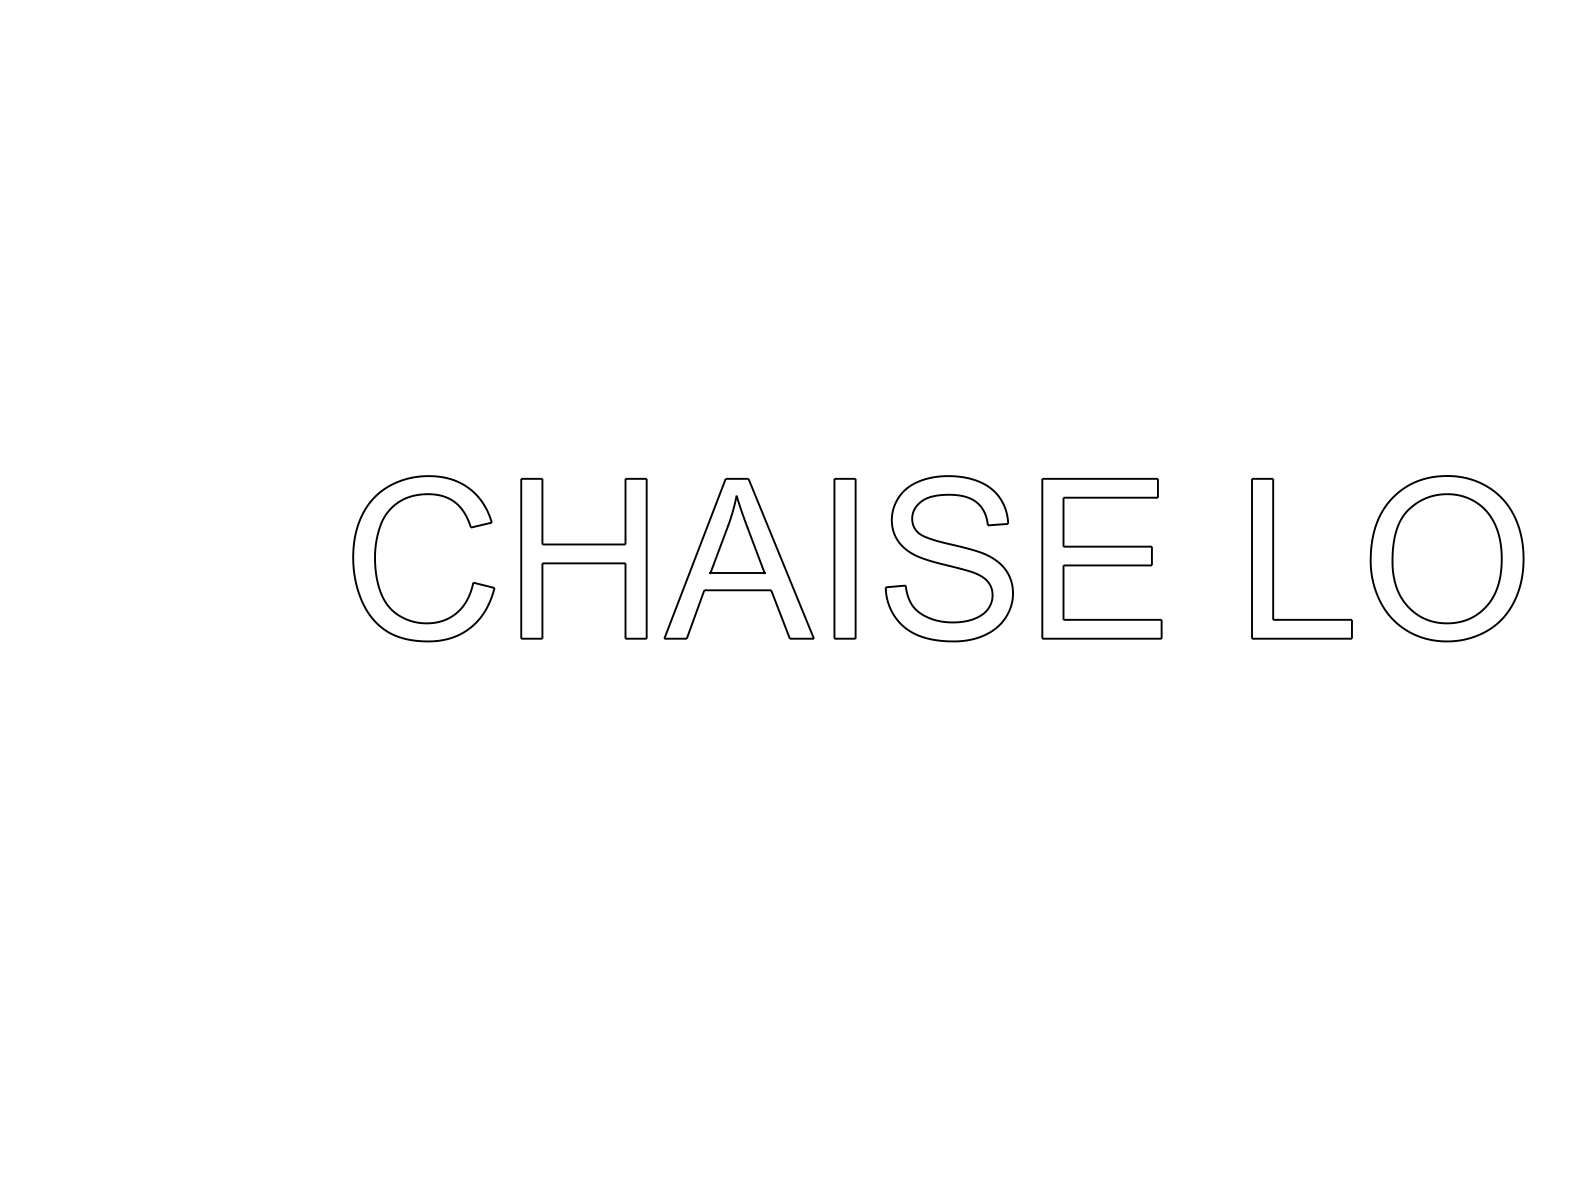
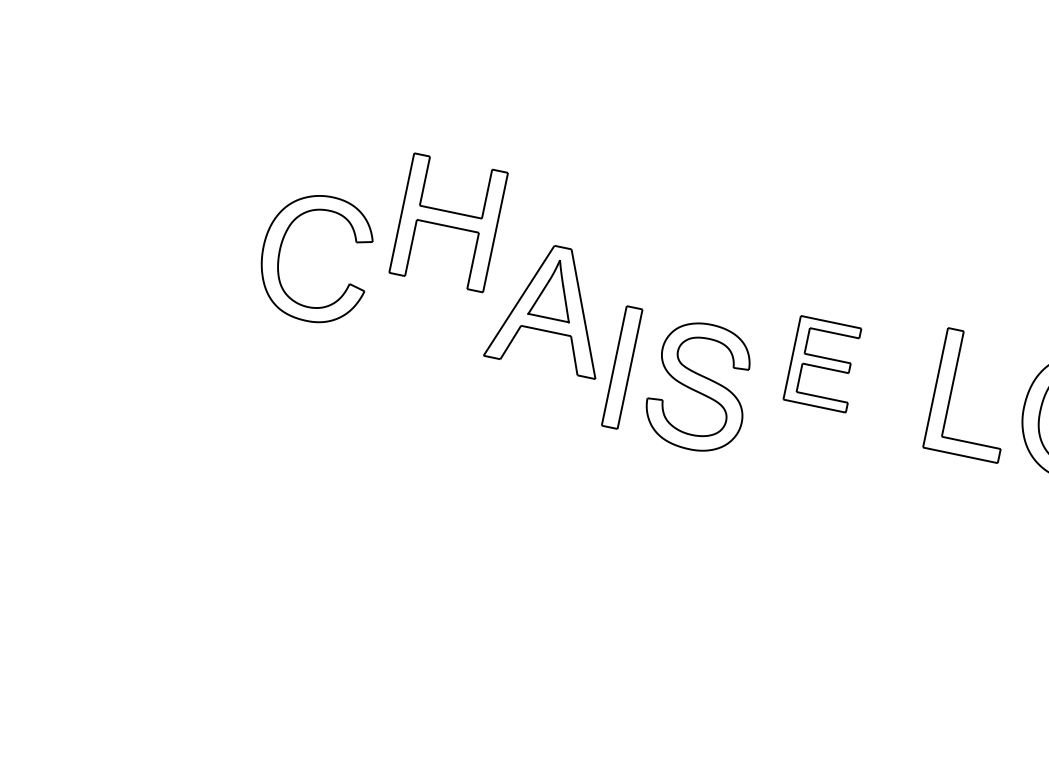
part: (583, 558) -> (448, 222), moved
part: (844, 558) -> (621, 367), moved
part: (948, 558) -> (698, 386), moved
part: (1101, 558) -> (823, 364), size x0.7

